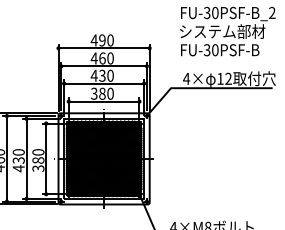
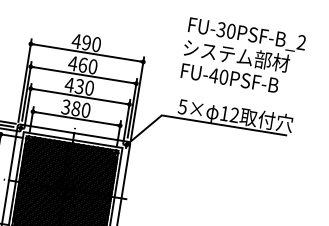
text: (206, 50) -> (213, 75), FU-30PSF-B -> FU-40PSF-B
text: (186, 78) -> (182, 106), 4× -> 5×

